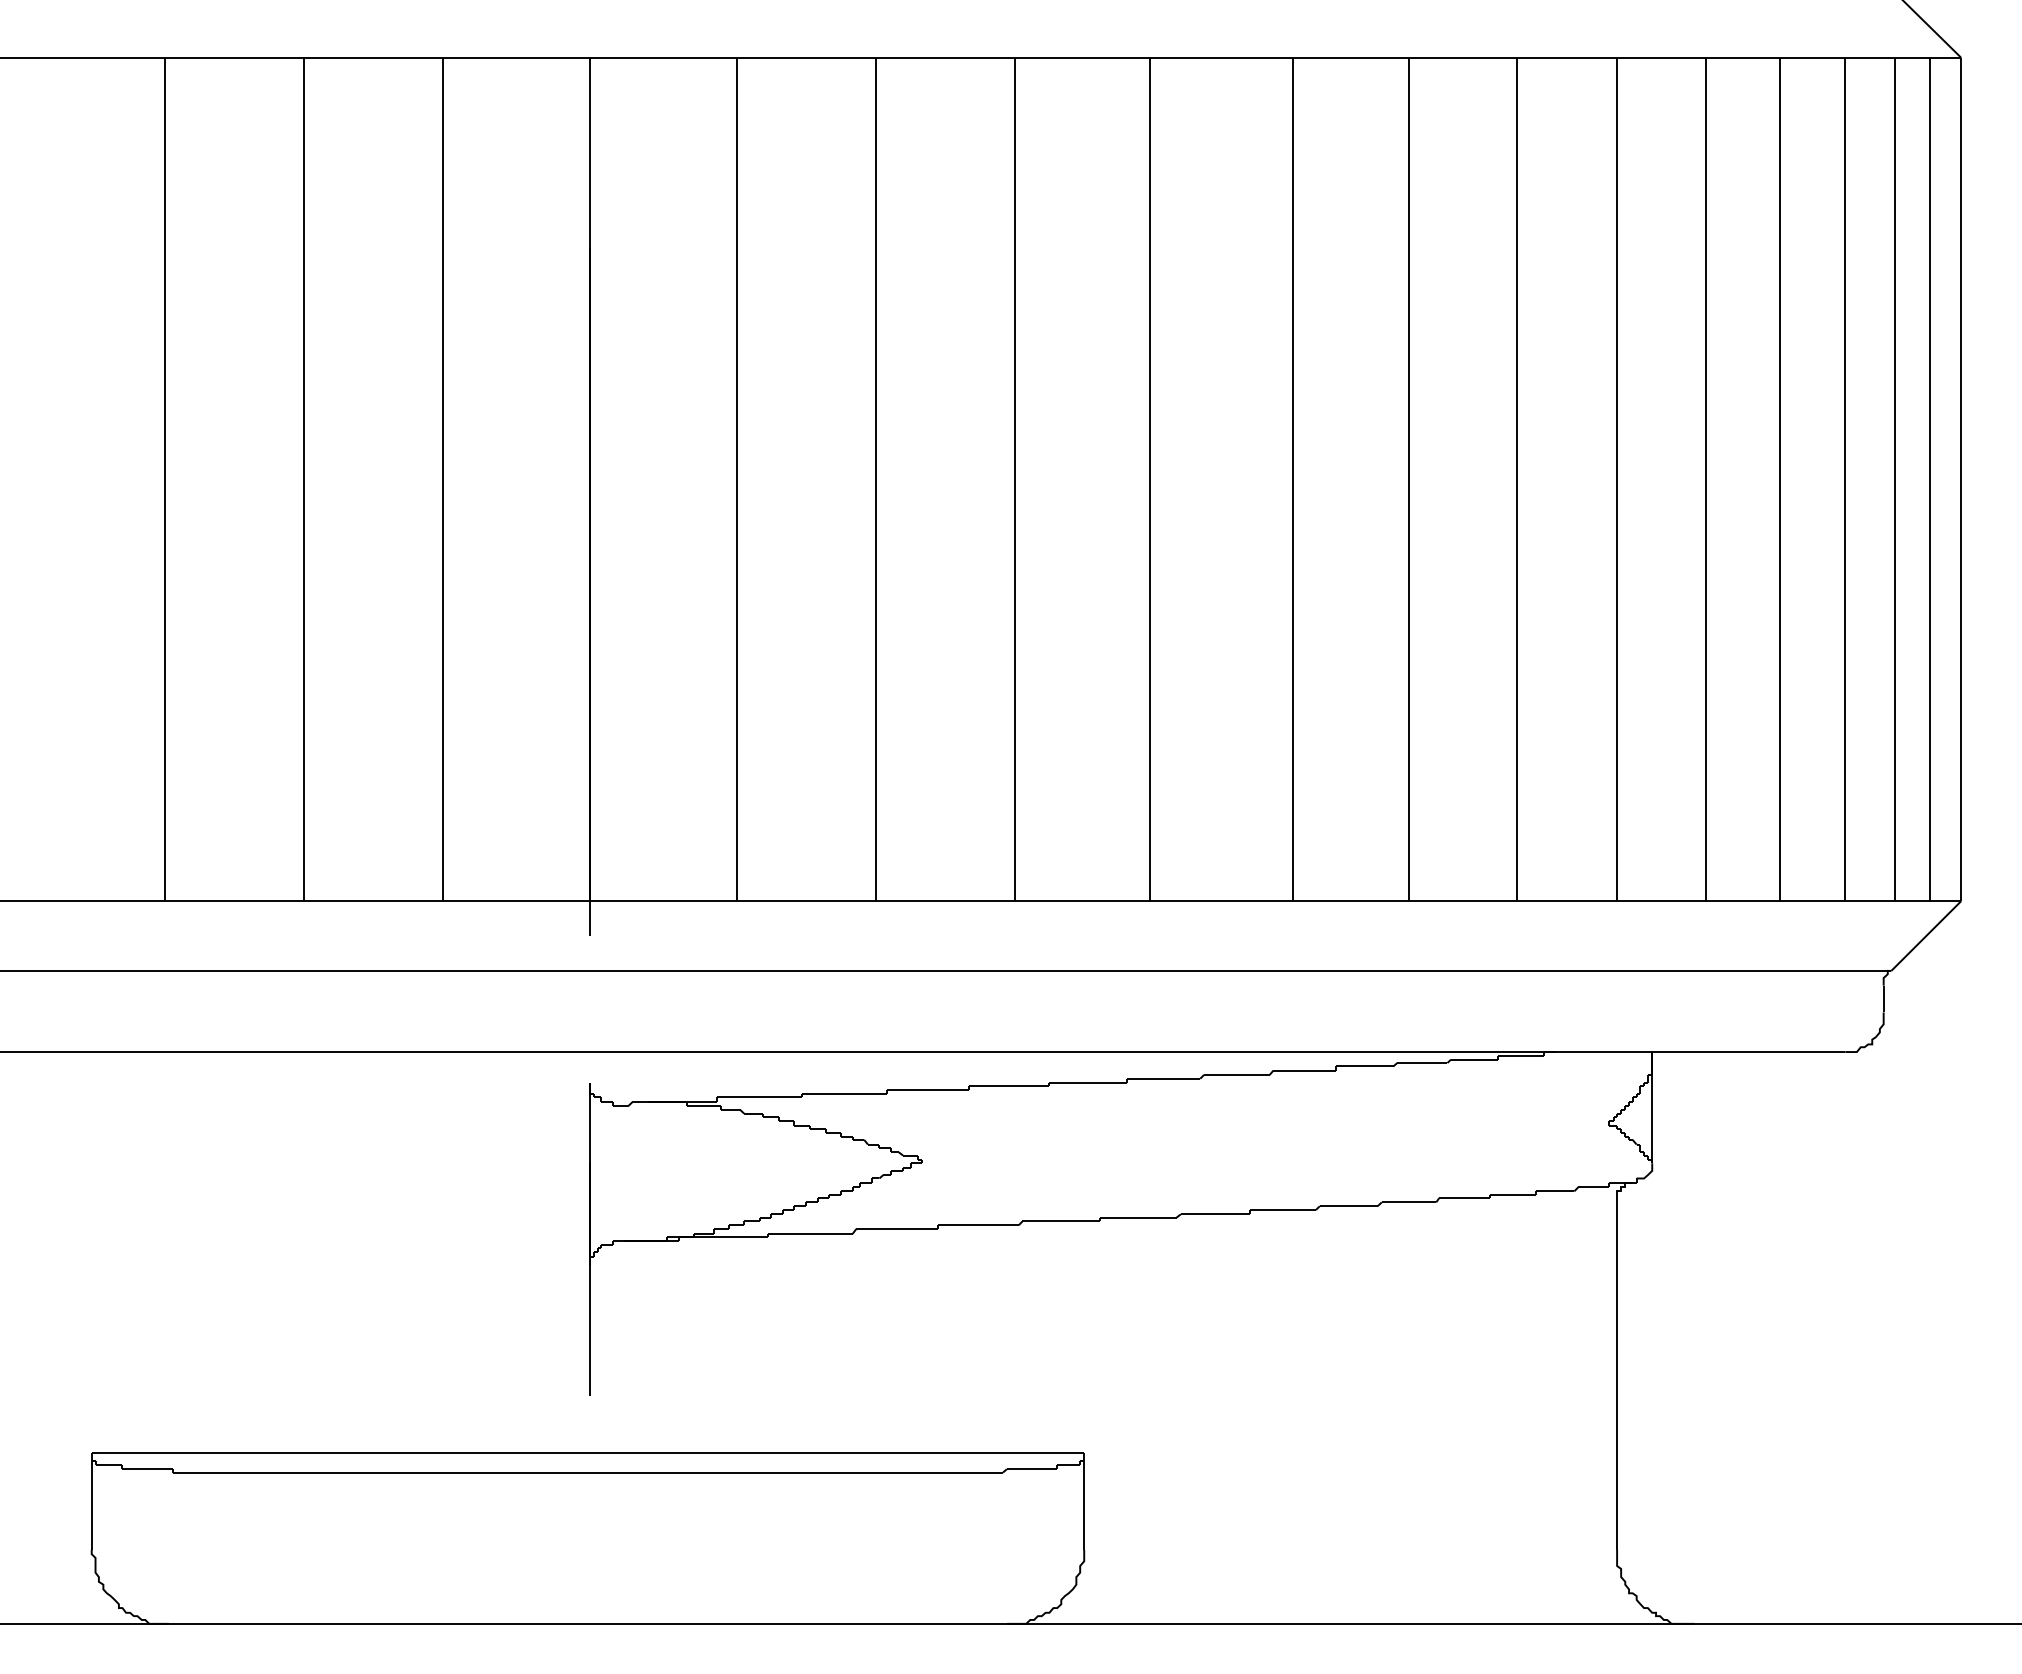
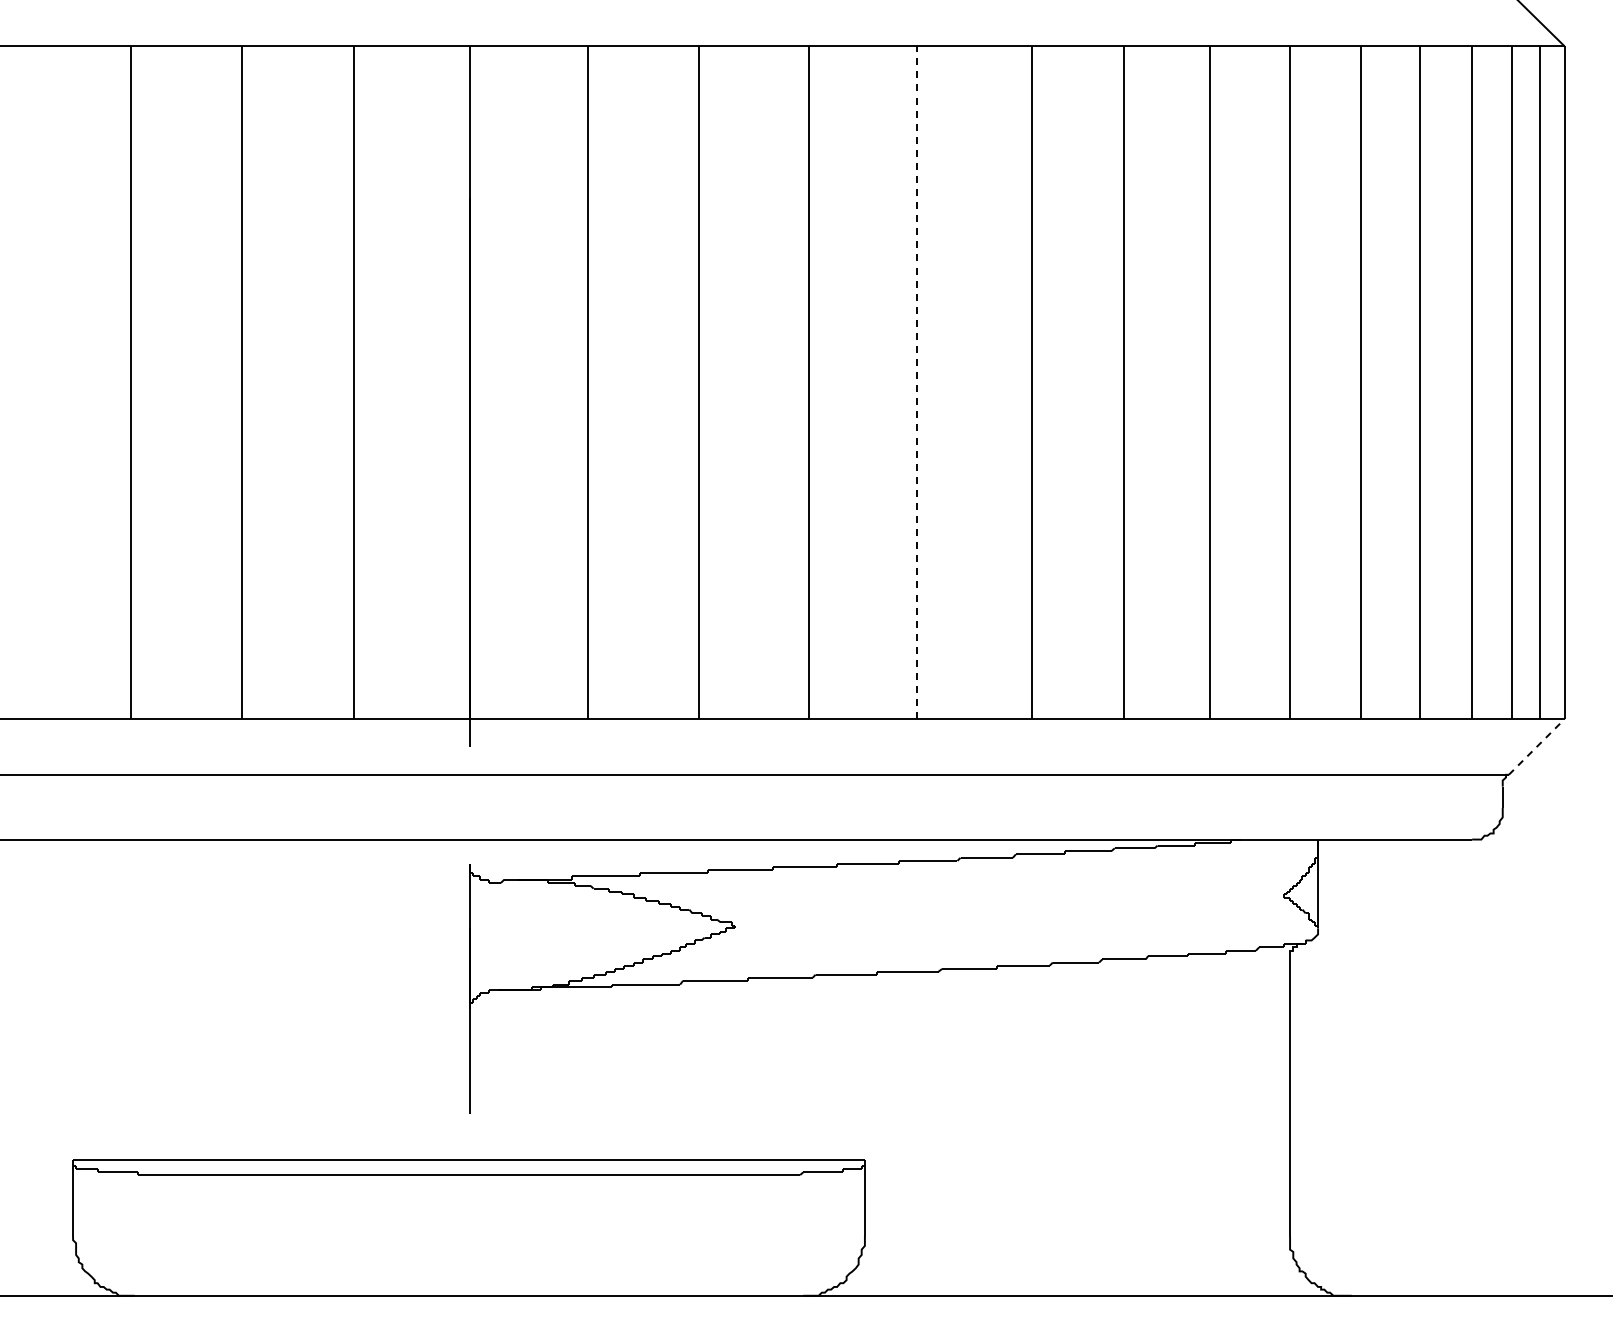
line: (1150, 479) -> (917, 382), solid -> dashed
line: (1927, 935) -> (1537, 746), solid -> dashed

